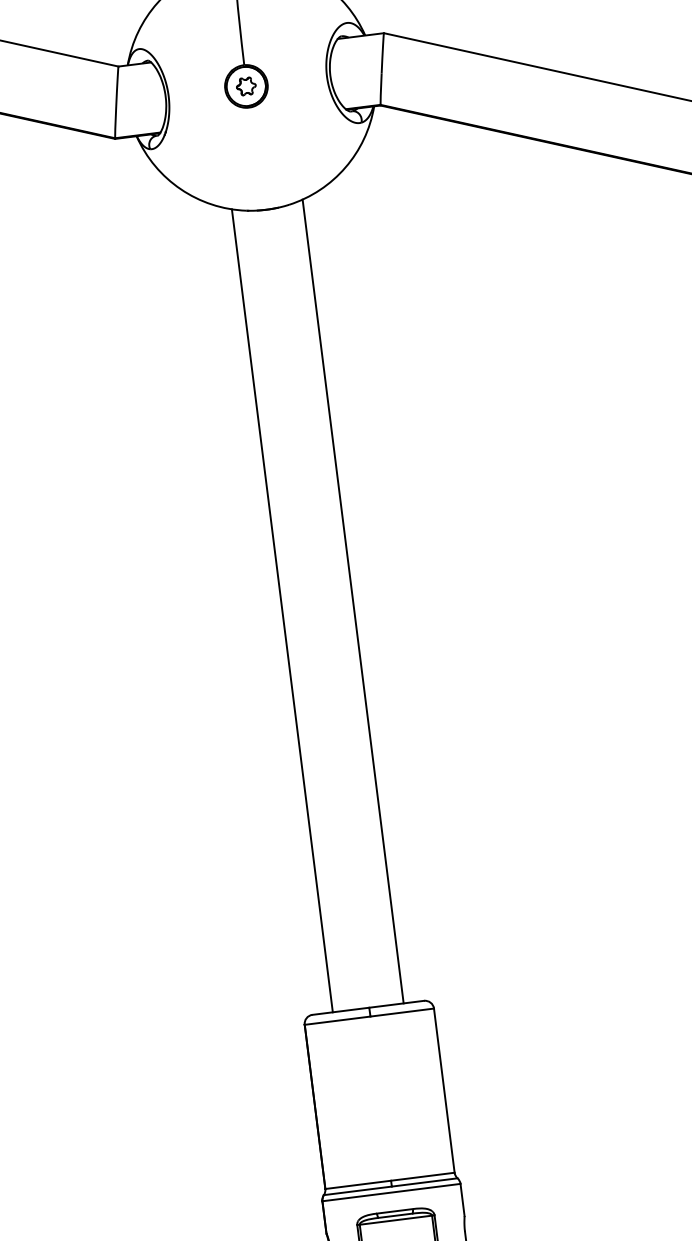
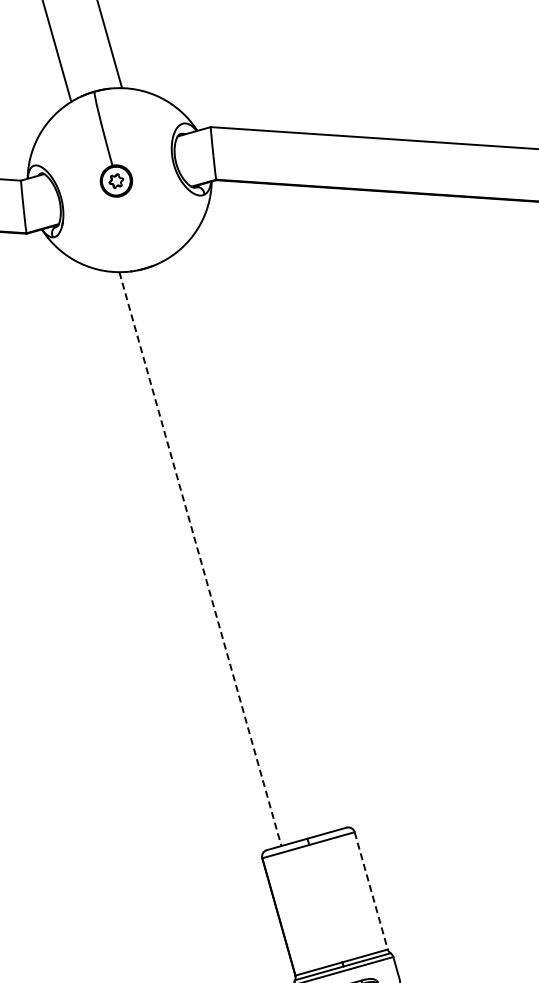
line: (352, 601) -> (250, 544), removed
line: (282, 611) -> (200, 559), solid -> dashed
line: (444, 1090) -> (371, 890), solid -> dashed

